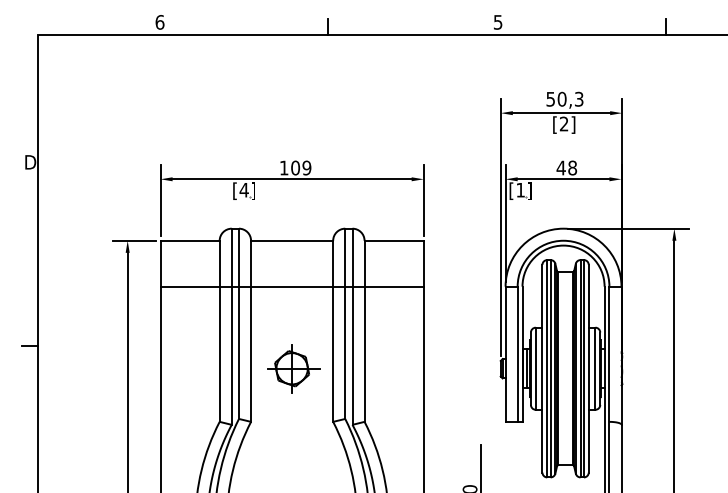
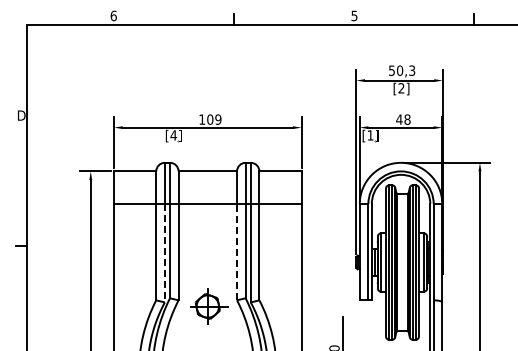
line: (333, 353) -> (237, 251), solid -> dashed
line: (231, 356) -> (164, 253), solid -> dashed
part: (294, 368) -> (209, 306), moved

